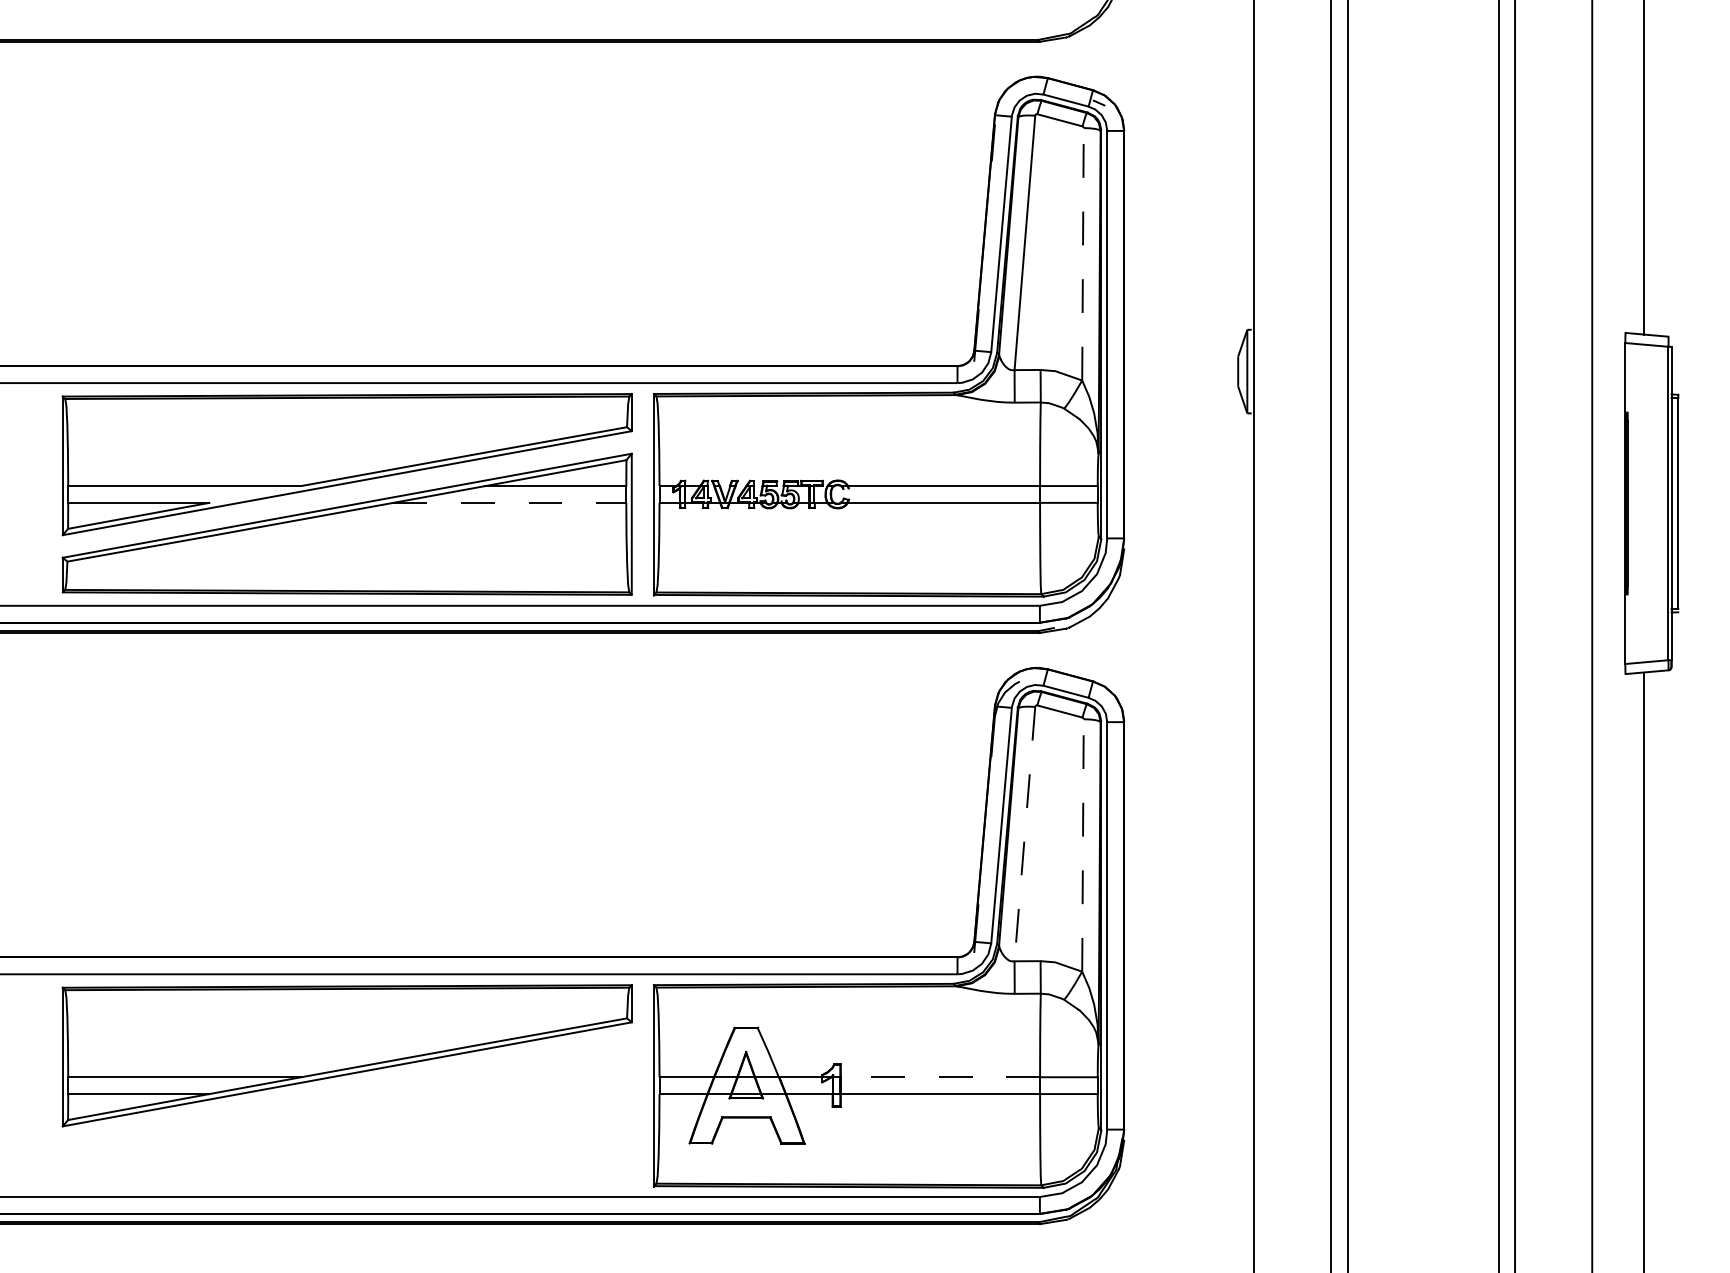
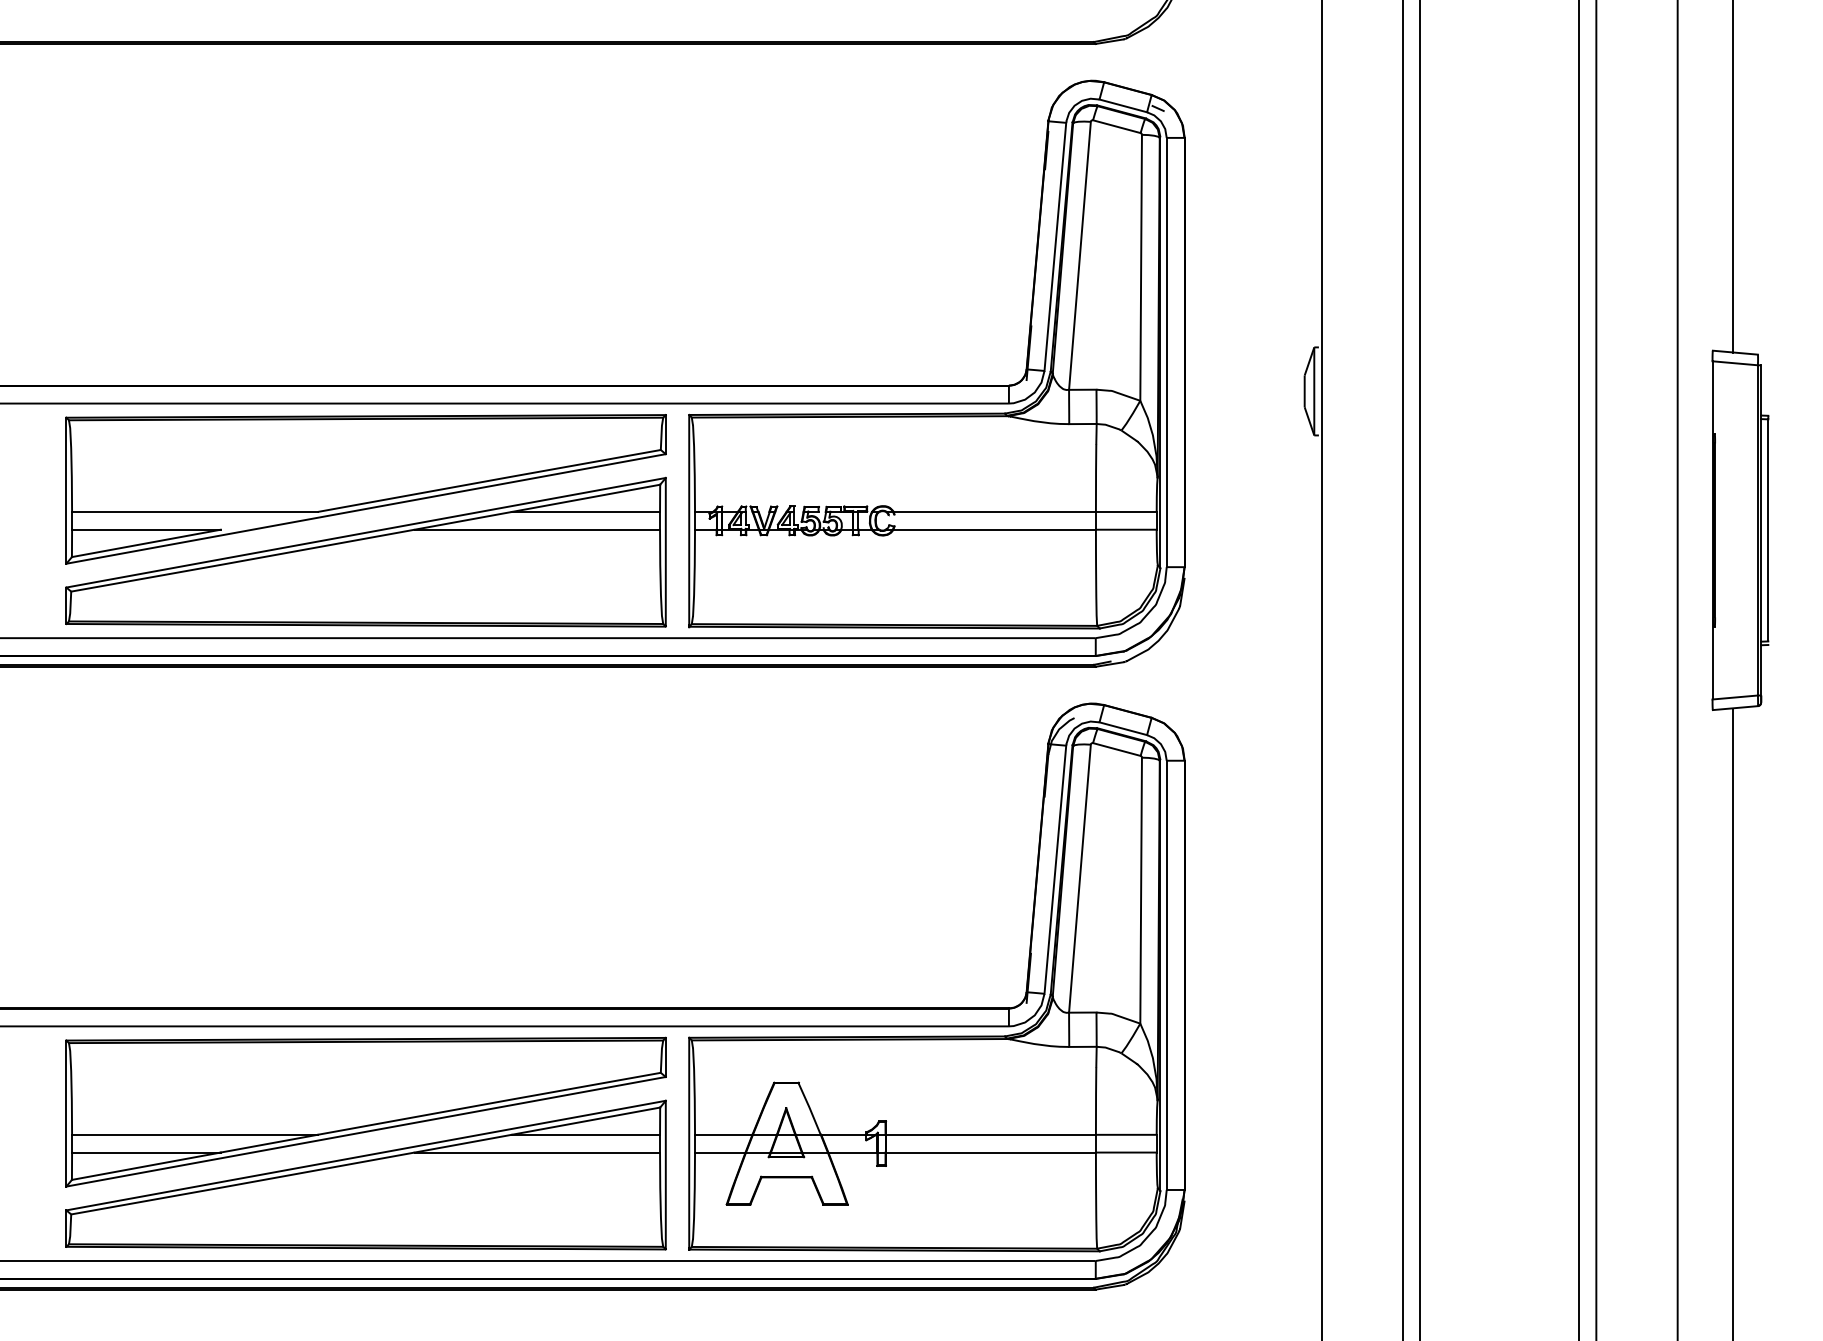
line: (1083, 253) -> (1141, 267), dashed -> solid
line: (509, 502) -> (537, 529), dashed -> solid
line: (1024, 834) -> (1079, 879), dashed -> solid
line: (1083, 845) -> (1141, 890), dashed -> solid
line: (939, 1076) -> (990, 1134), dashed -> solid
part: (346, 1114) -> (365, 1174), added

